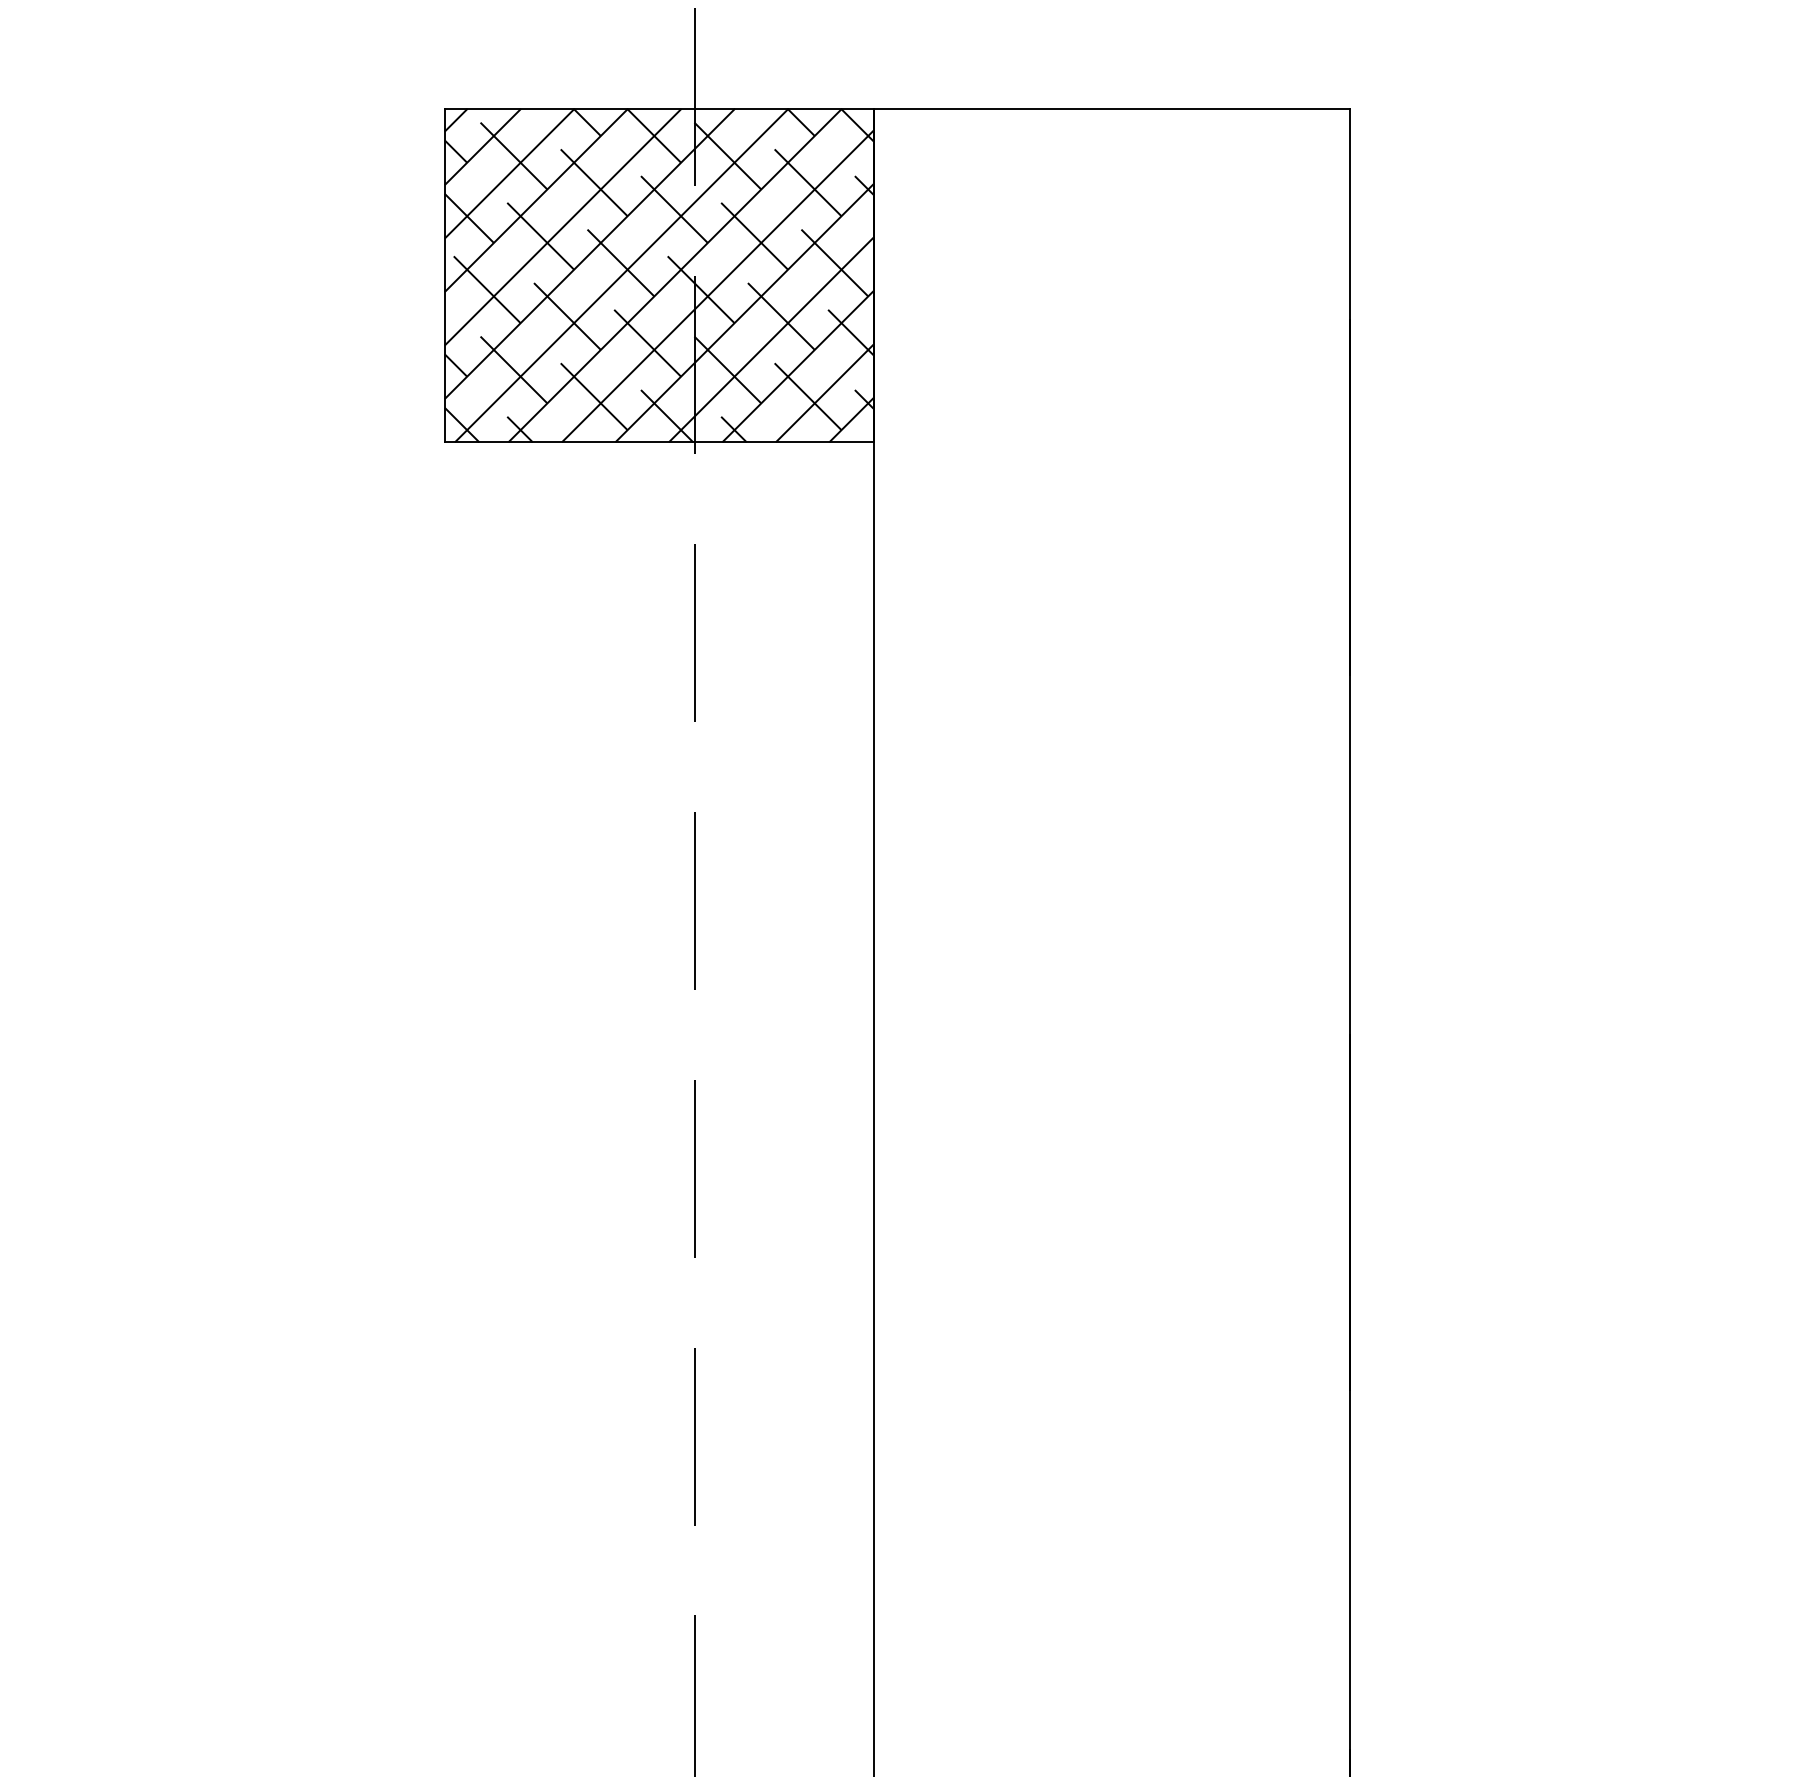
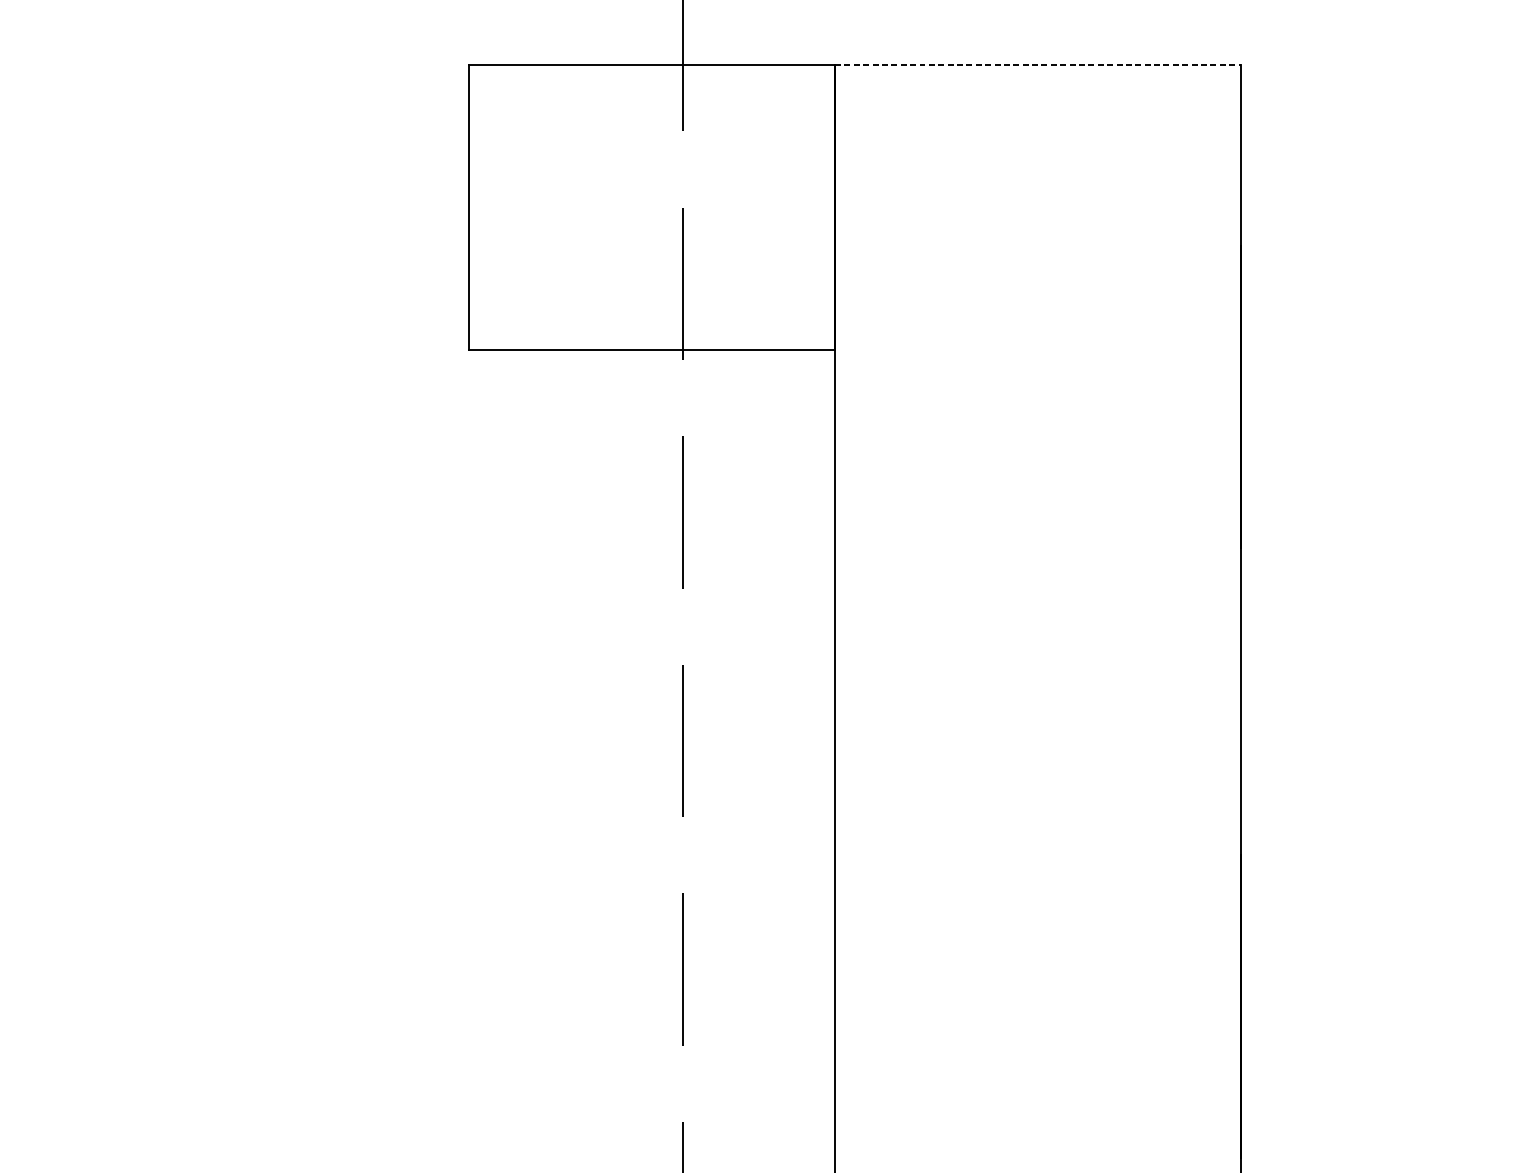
line: (1112, 108) -> (1038, 65), solid -> dashed
hatch: (658, 275) -> (651, 207), removed

